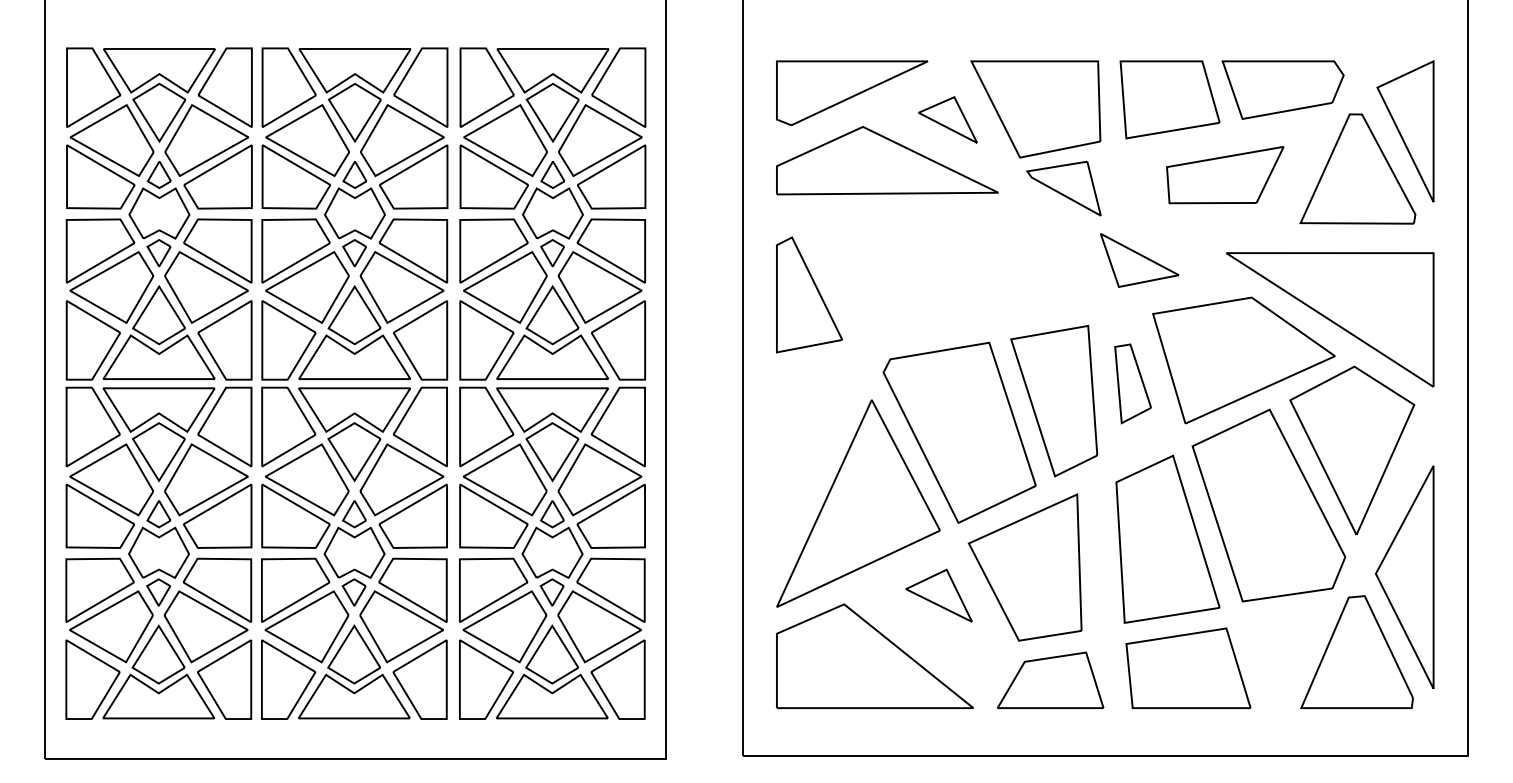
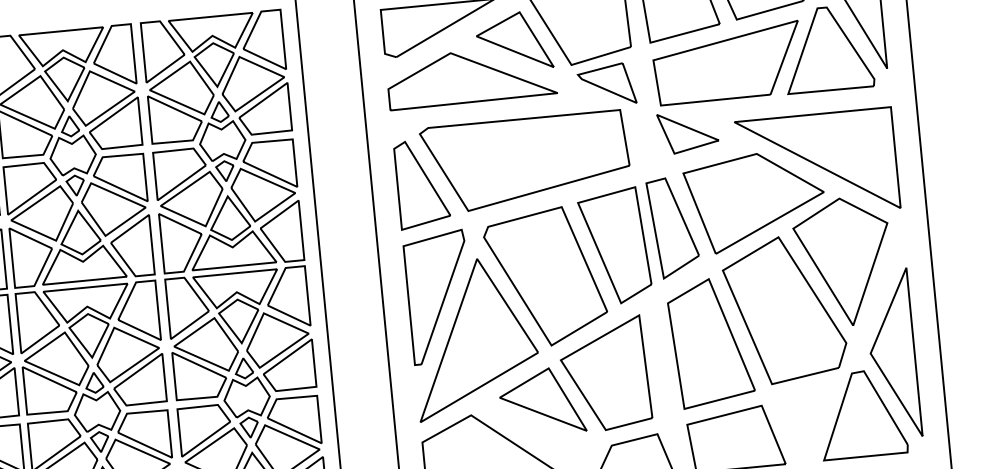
part: (947, 119) -> (513, 41), size x1.67
part: (1225, 174) -> (727, 62), size x1.67
part: (1139, 260) -> (688, 132), moved
part: (947, 278) -> (525, 161), added
part: (1132, 383) -> (672, 227), size x1.67
part: (817, 445) -> (439, 297), added
part: (938, 595) -> (541, 401), size x1.67

